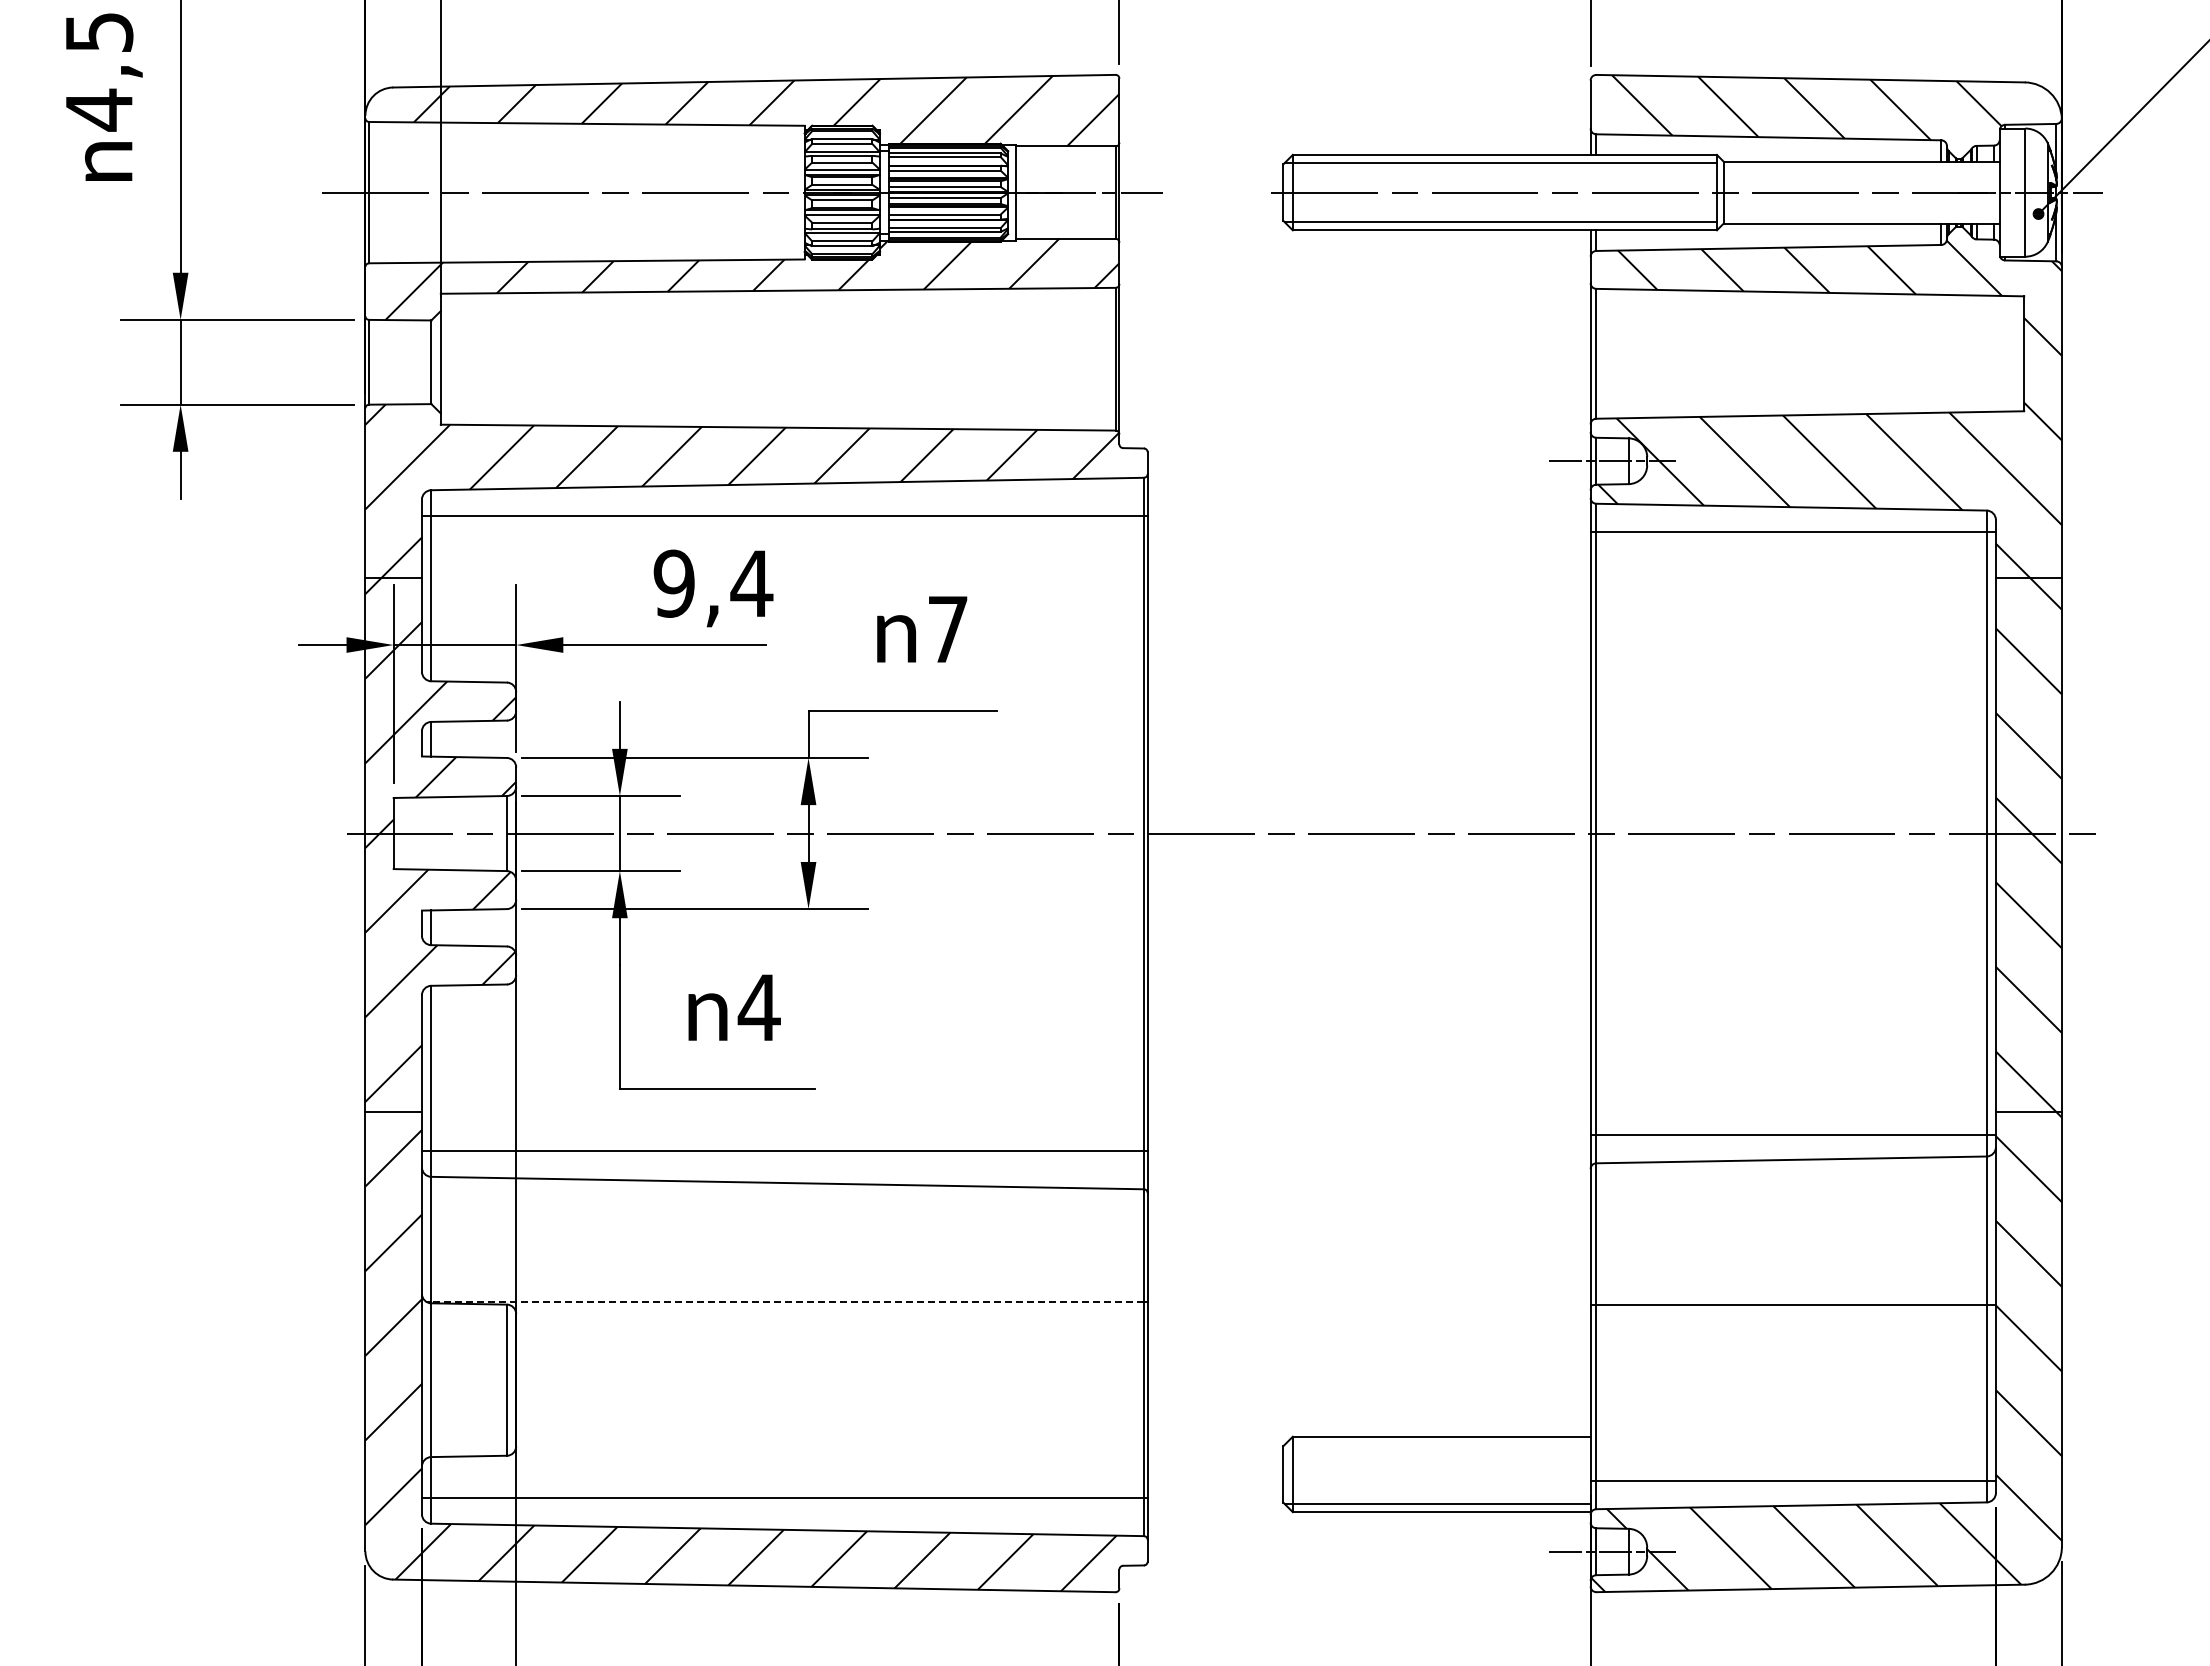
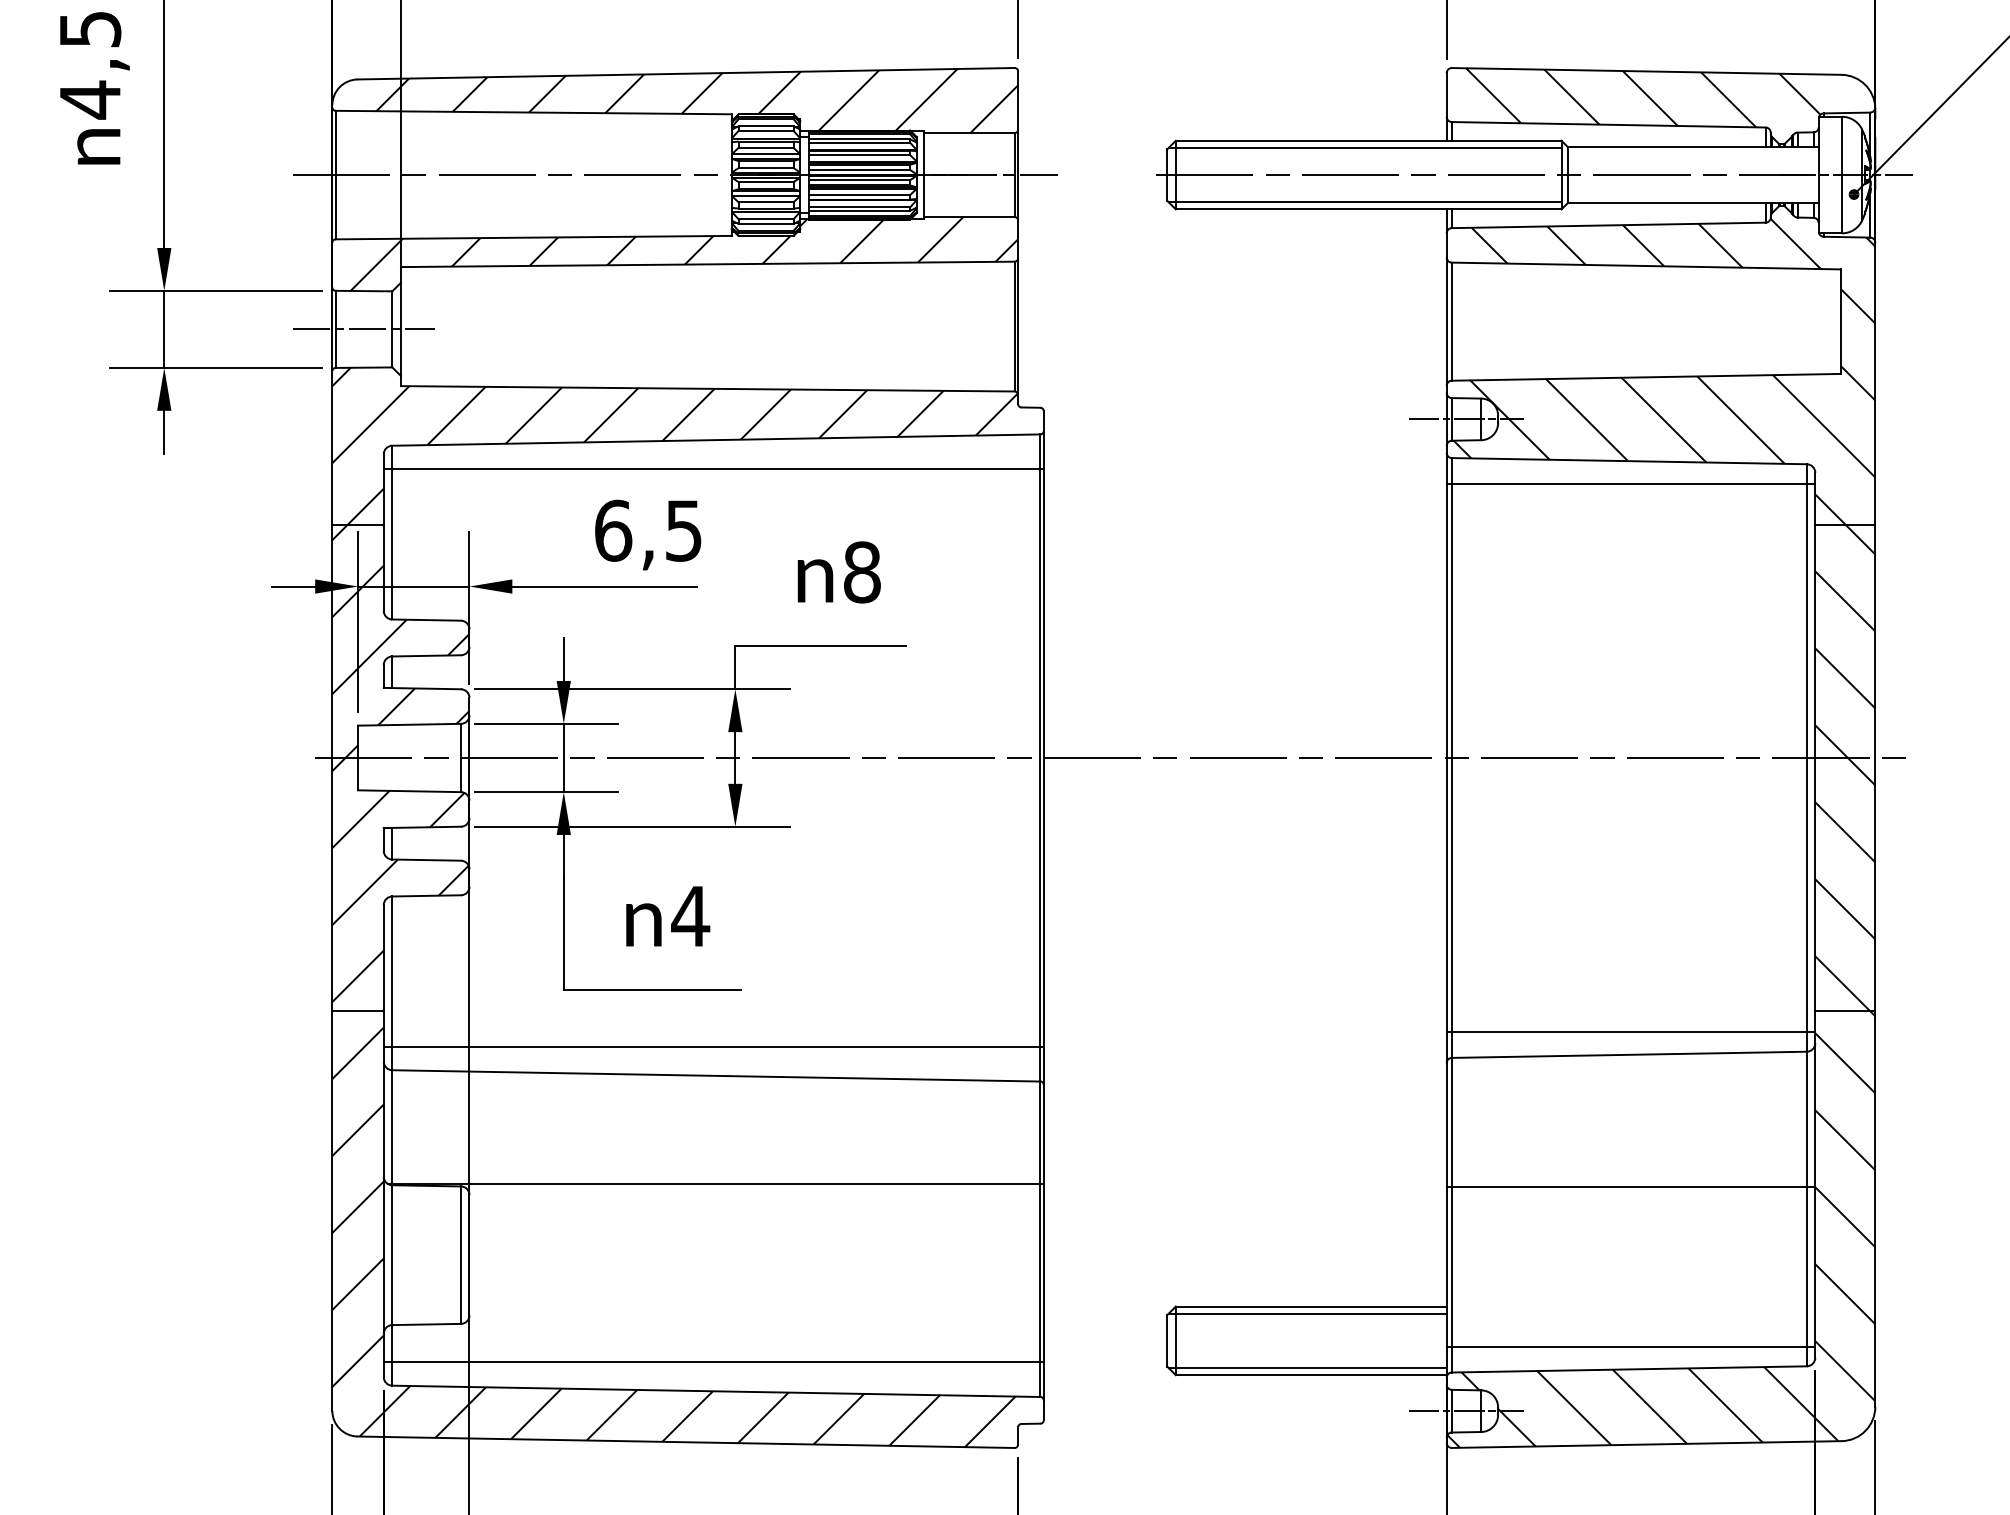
line: (400, 362) -> (364, 329), added
text: (713, 583) -> (648, 530), 9,4 -> 6,5
text: (947, 629) -> (861, 572), 7 -> 8
line: (787, 1301) -> (716, 1183), dashed -> solid
line: (1437, 1444) -> (1307, 1313), added

